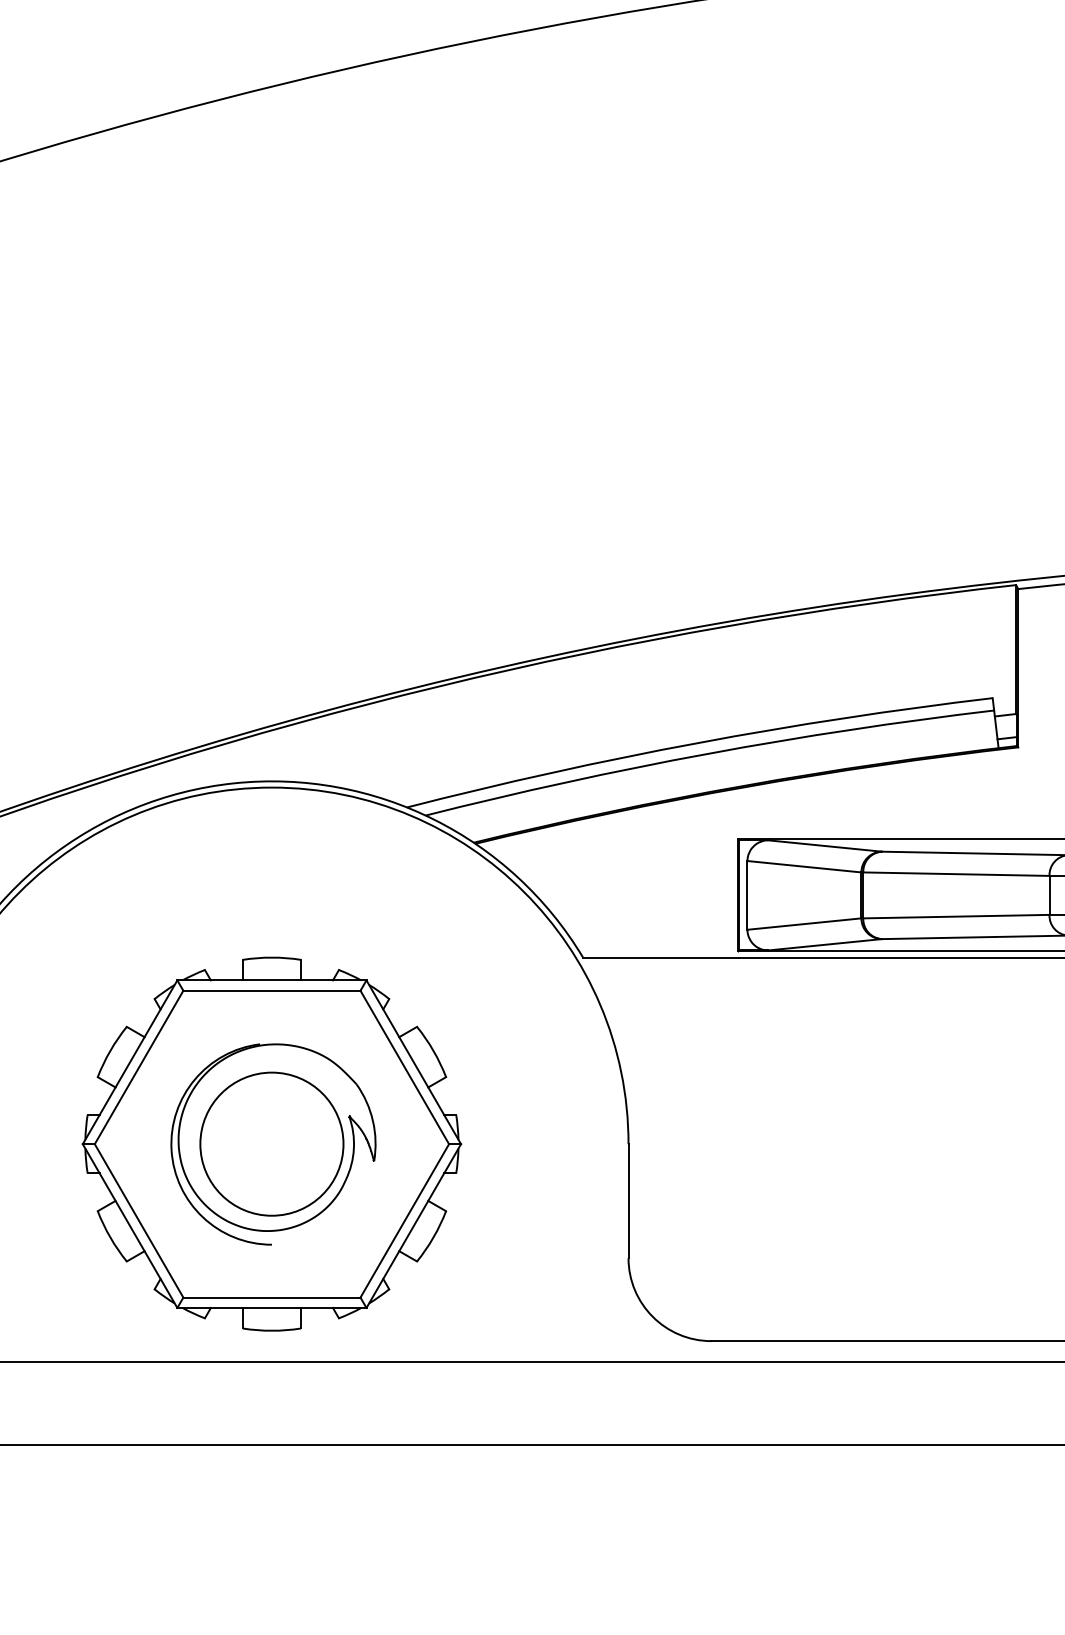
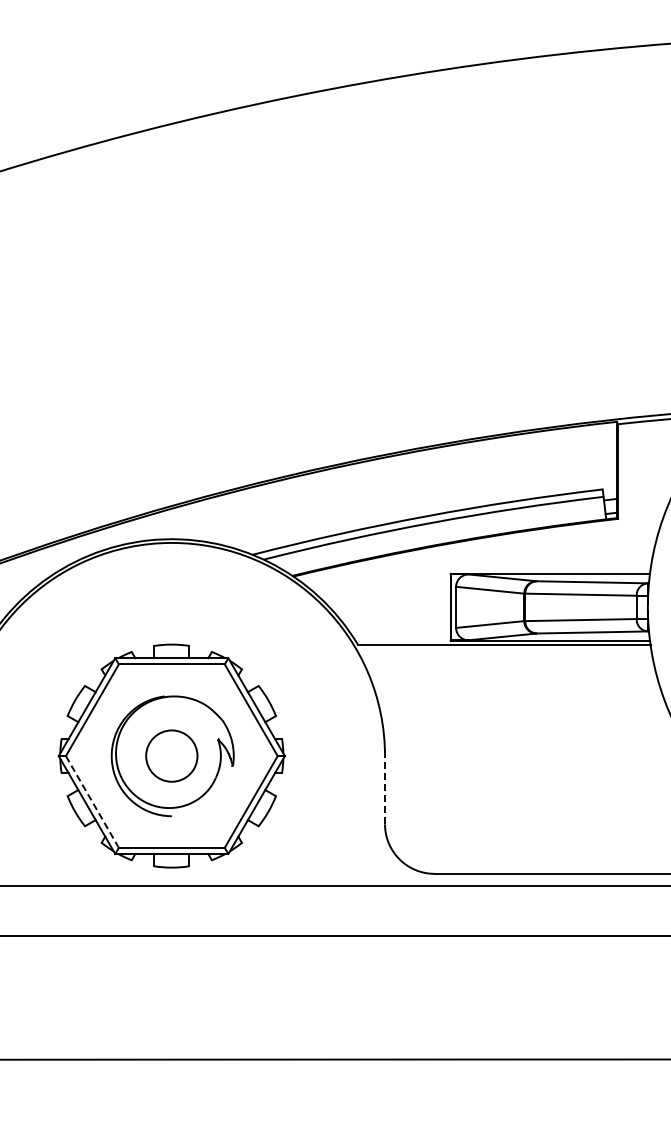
circle: (271, 1143) -> (171, 755), size x0.6
line: (629, 1200) -> (385, 789), solid -> dashed
line: (139, 1220) -> (92, 801), solid -> dashed

